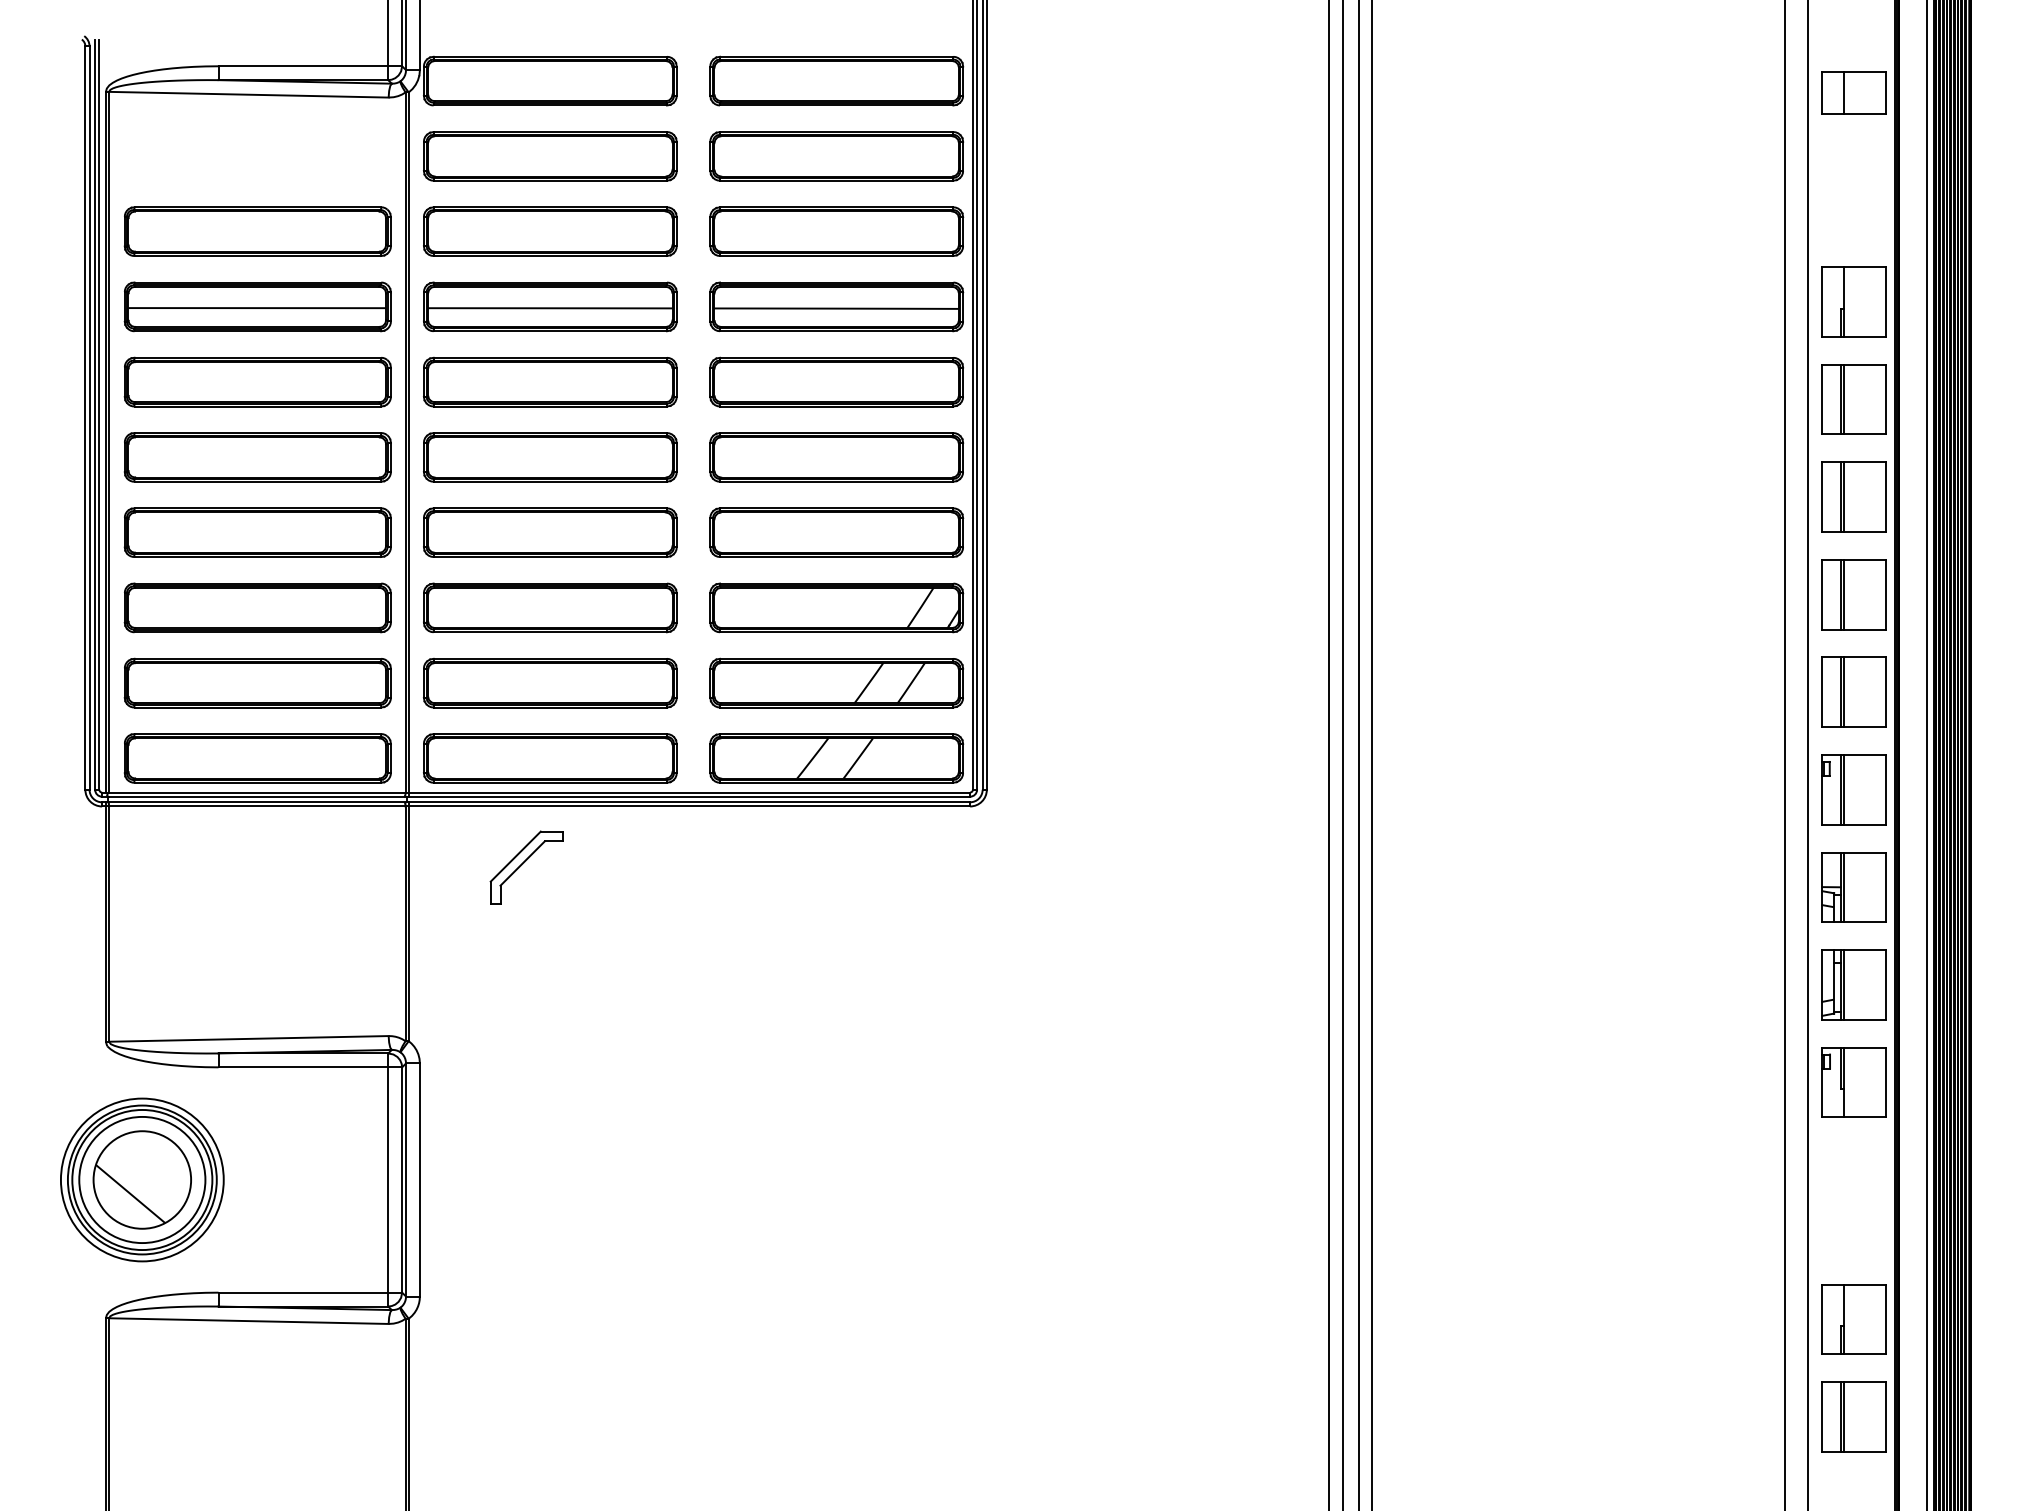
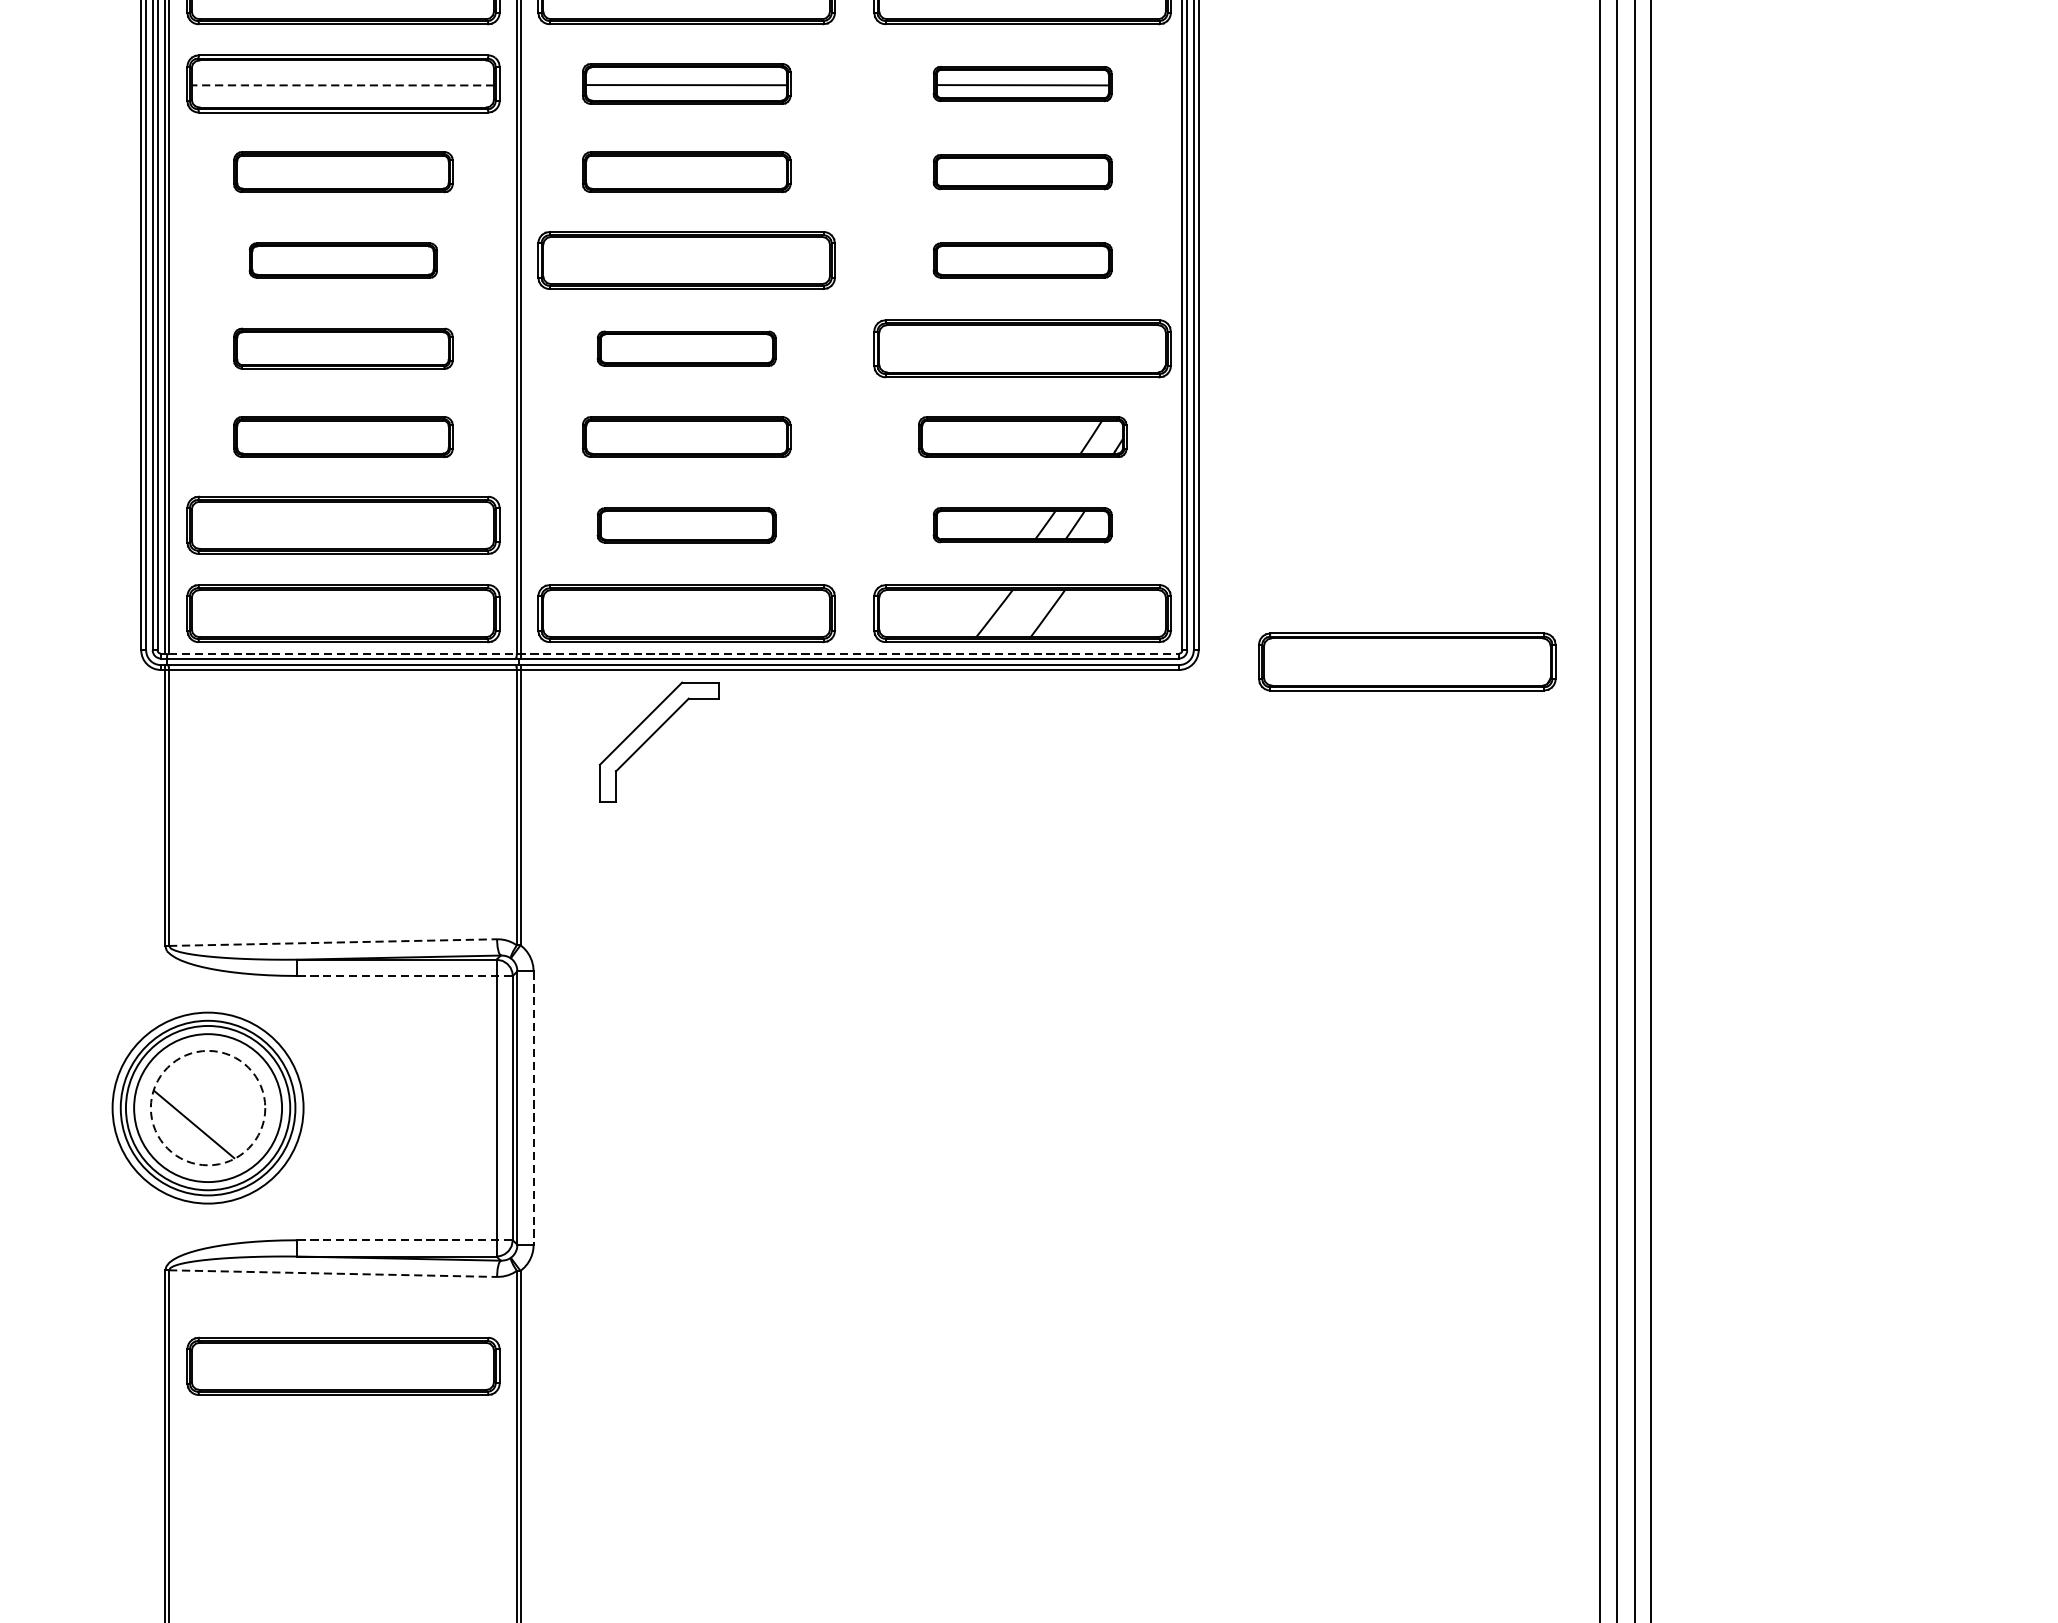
part: (550, 306) -> (686, 83), size x0.7
part: (836, 306) -> (1022, 83), size x0.6
line: (256, 308) -> (341, 85), solid -> dashed
part: (257, 381) -> (343, 171), size x0.7
part: (550, 381) -> (686, 171), size x0.7
part: (836, 381) -> (1022, 171), size x0.6
part: (257, 457) -> (343, 260), size x0.6
part: (836, 457) -> (1022, 260), size x0.6
part: (257, 532) -> (343, 348), size x0.7
part: (550, 532) -> (686, 348), size x0.6
part: (257, 607) -> (343, 436), size x0.7
part: (550, 607) -> (686, 436), size x0.7
part: (836, 607) -> (1022, 436), size x0.7
part: (836, 682) -> (1022, 524), size x0.6
part: (550, 683) -> (686, 525), size x0.6
line: (539, 792) -> (673, 653), solid -> dashed
part: (1164, 799) -> (1407, 661), added
part: (526, 867) -> (658, 741), size x1.4
line: (248, 1038) -> (332, 942), solid -> dashed
line: (310, 1067) -> (405, 976), solid -> dashed
circle: (142, 1179) -> (208, 1107), solid -> dashed
line: (419, 1180) -> (533, 1108), solid -> dashed
line: (310, 1292) -> (405, 1240), solid -> dashed
line: (248, 1321) -> (332, 1274), solid -> dashed
part: (257, 1399) -> (343, 1365), added

